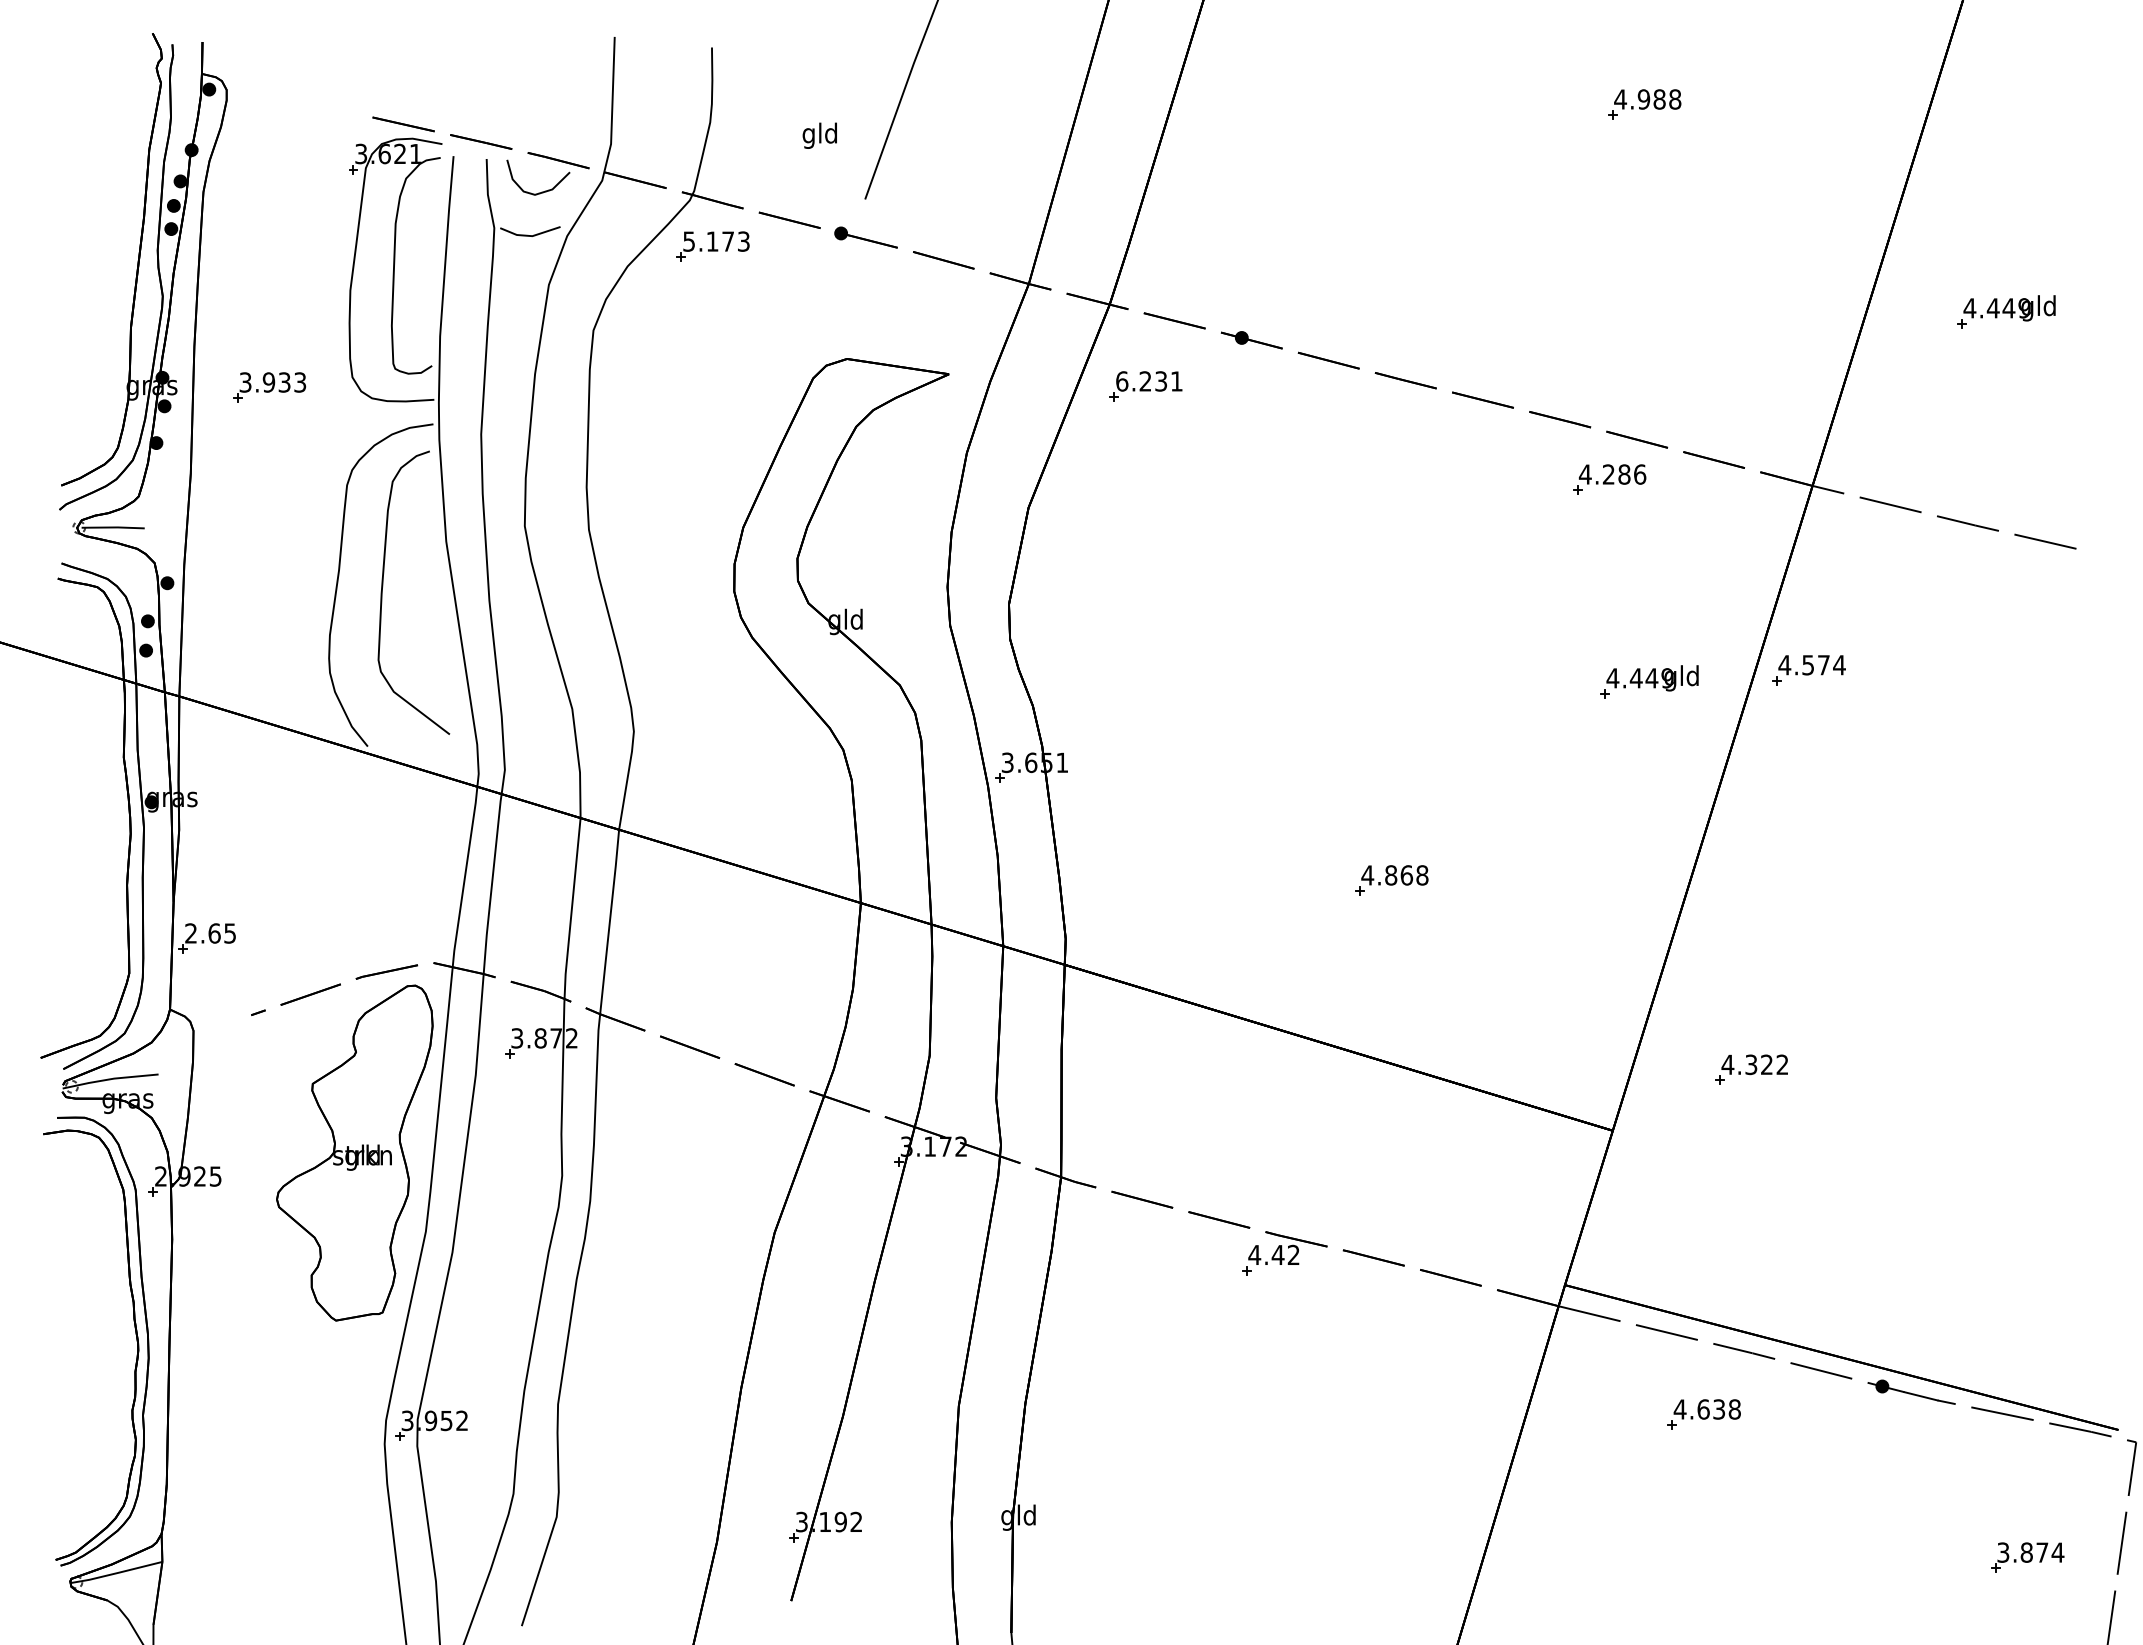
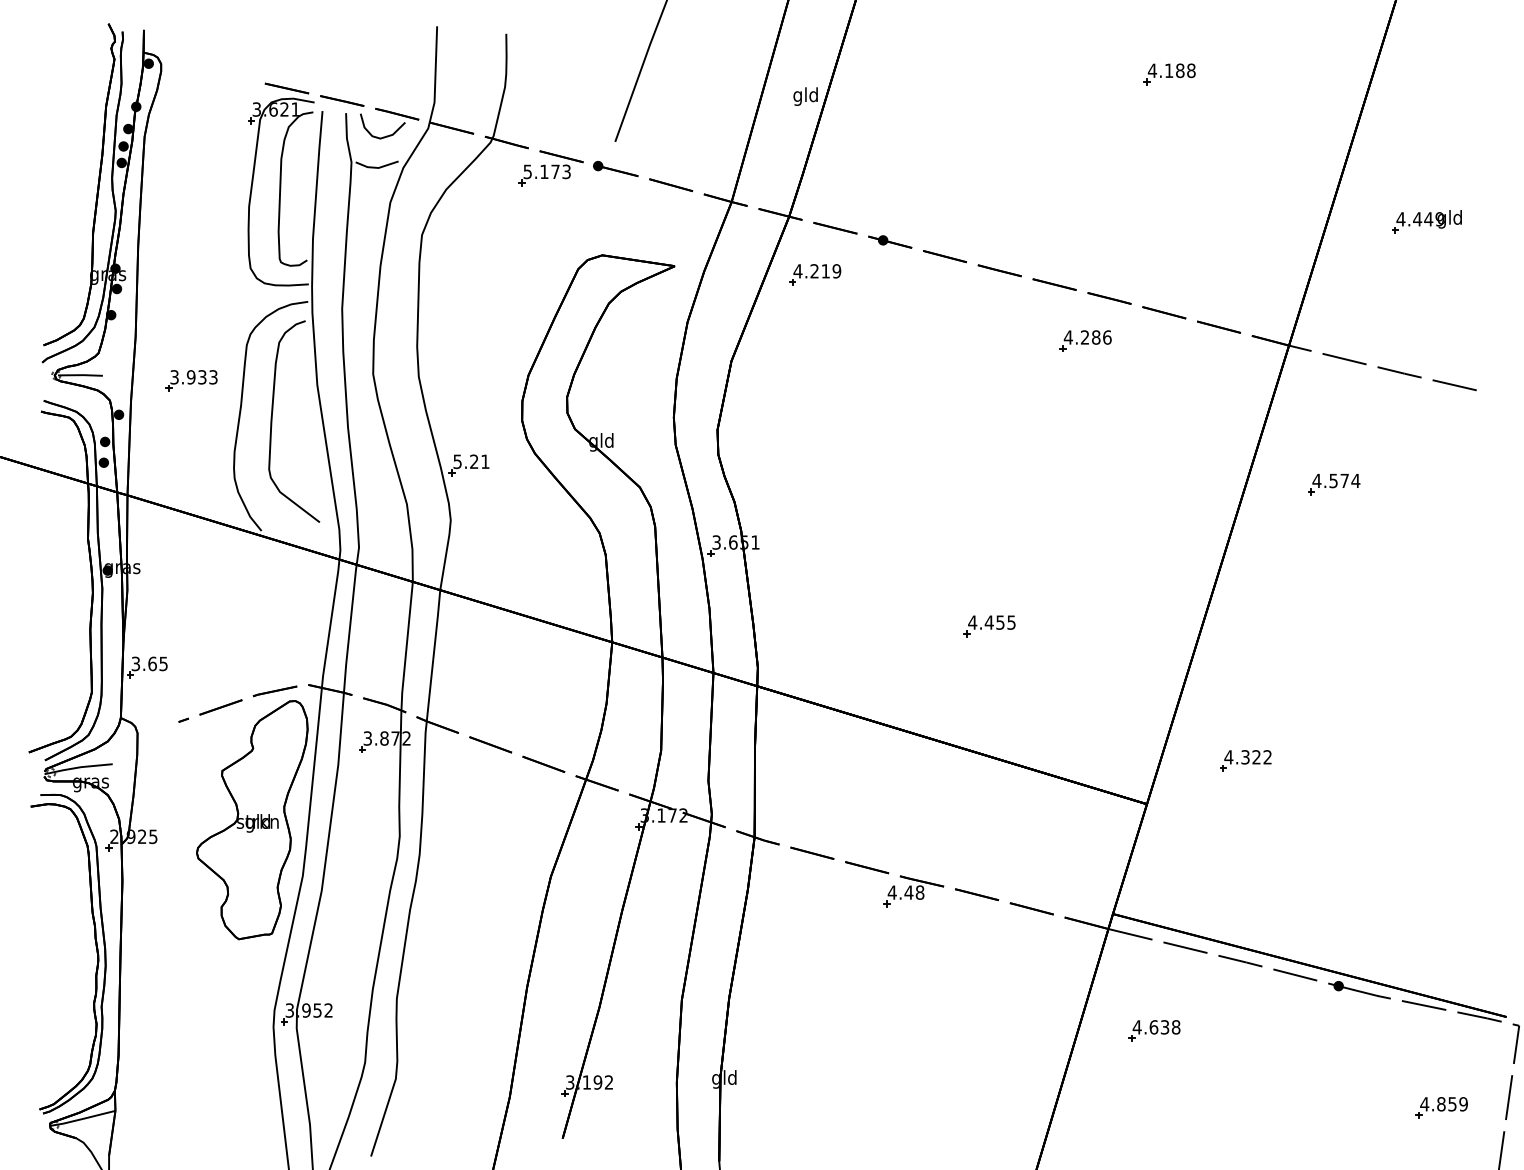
text: (1643, 99) -> (1168, 70), 4.988 -> 4.188
text: (819, 135) -> (805, 96), moved
part: (712, 246) -> (544, 175), moved
text: (1148, 381) -> (816, 271), 6.231 -> 4.219
part: (269, 387) -> (191, 380), moved
part: (1609, 479) -> (1085, 341), moved
part: (659, 654) -> (468, 465), added
part: (1808, 670) -> (1333, 484), moved
part: (1649, 681) -> (1173, 484), removed
text: (1406, 875) -> (1000, 622), 4.868 -> 4.455
text: (190, 933) -> (135, 663), 2.65 -> 3.65
text: (1293, 1254) -> (919, 892), 4.42 -> 4.48
part: (1703, 1414) -> (1153, 1030), moved
text: (2030, 1552) -> (1444, 1104), 3.874 -> 4.859

